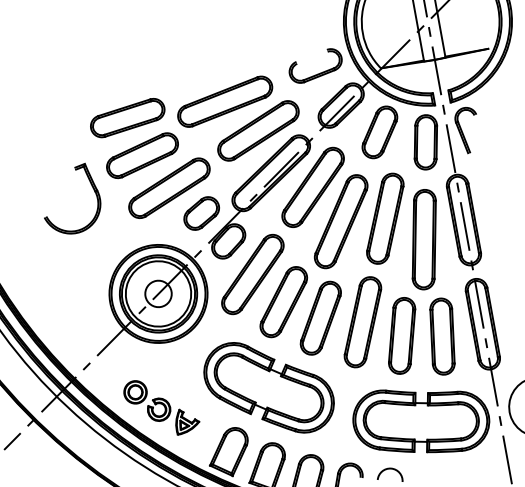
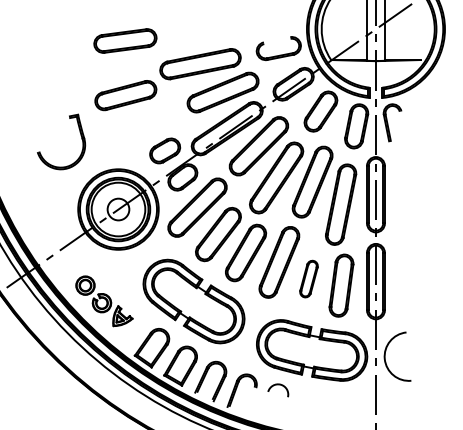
part: (127, 117) -> (125, 40), moved
part: (168, 187) -> (142, 125), removed
part: (92, 188) -> (80, 135), moved
part: (401, 335) -> (308, 278), size x0.6

